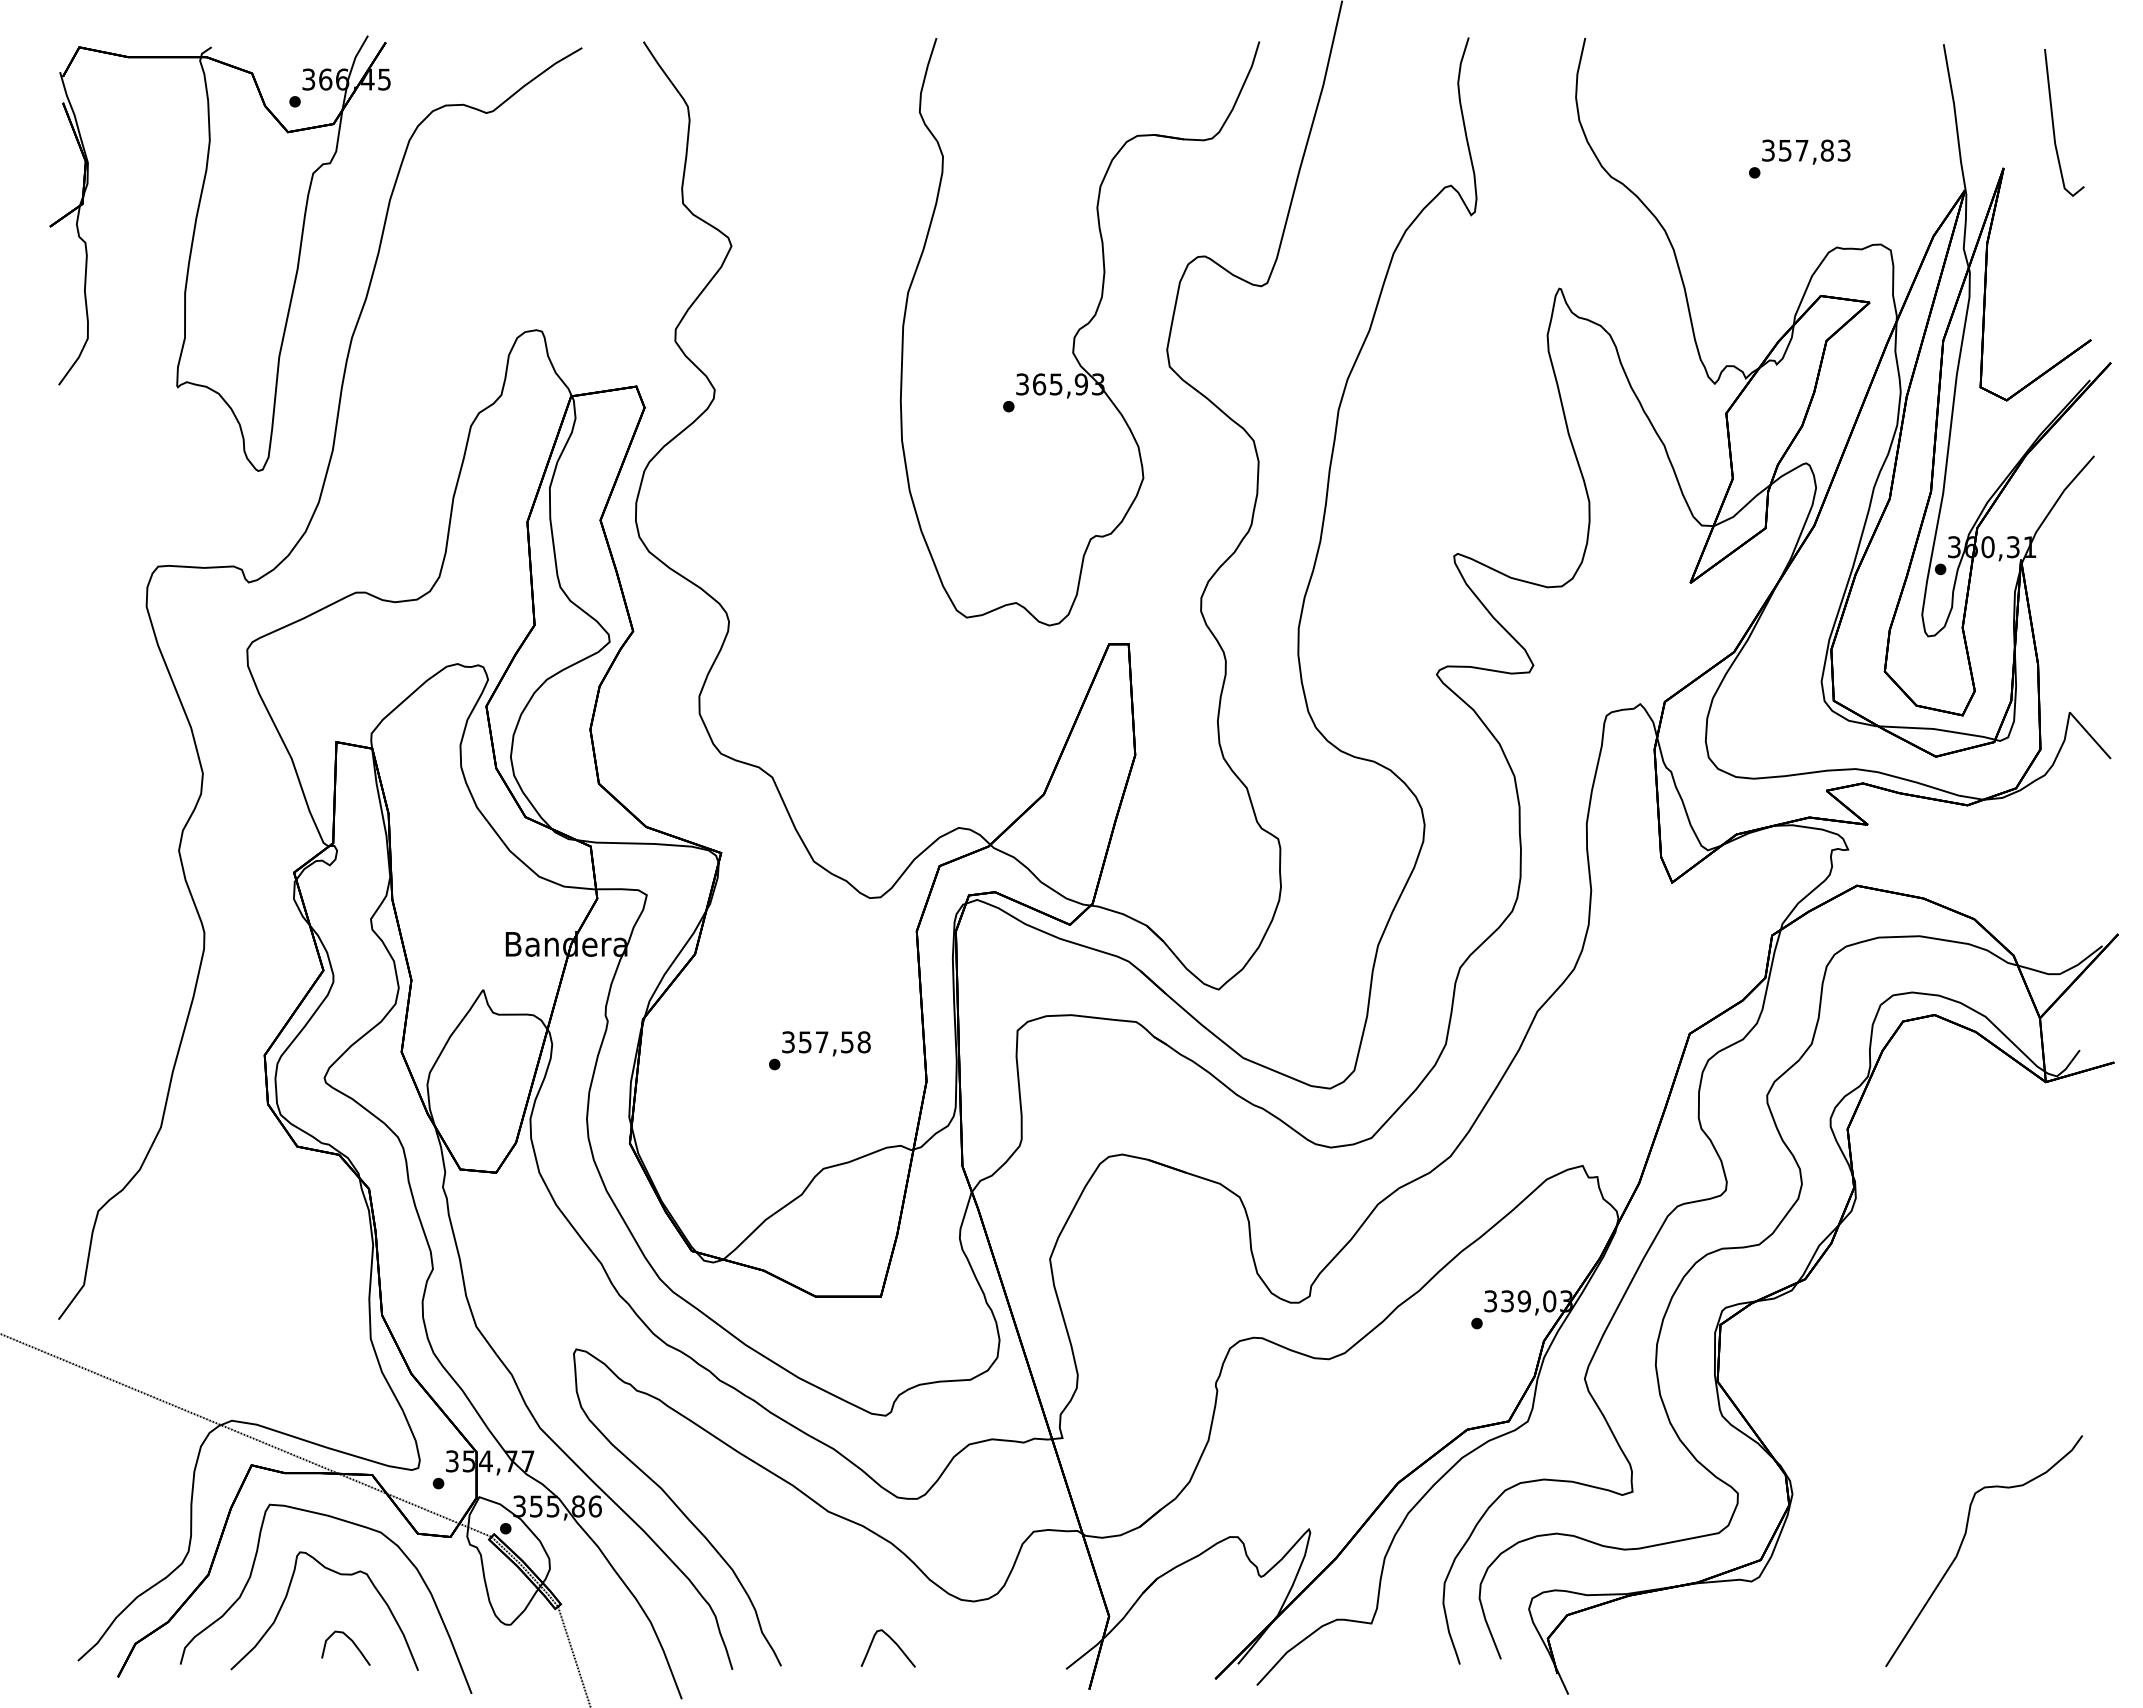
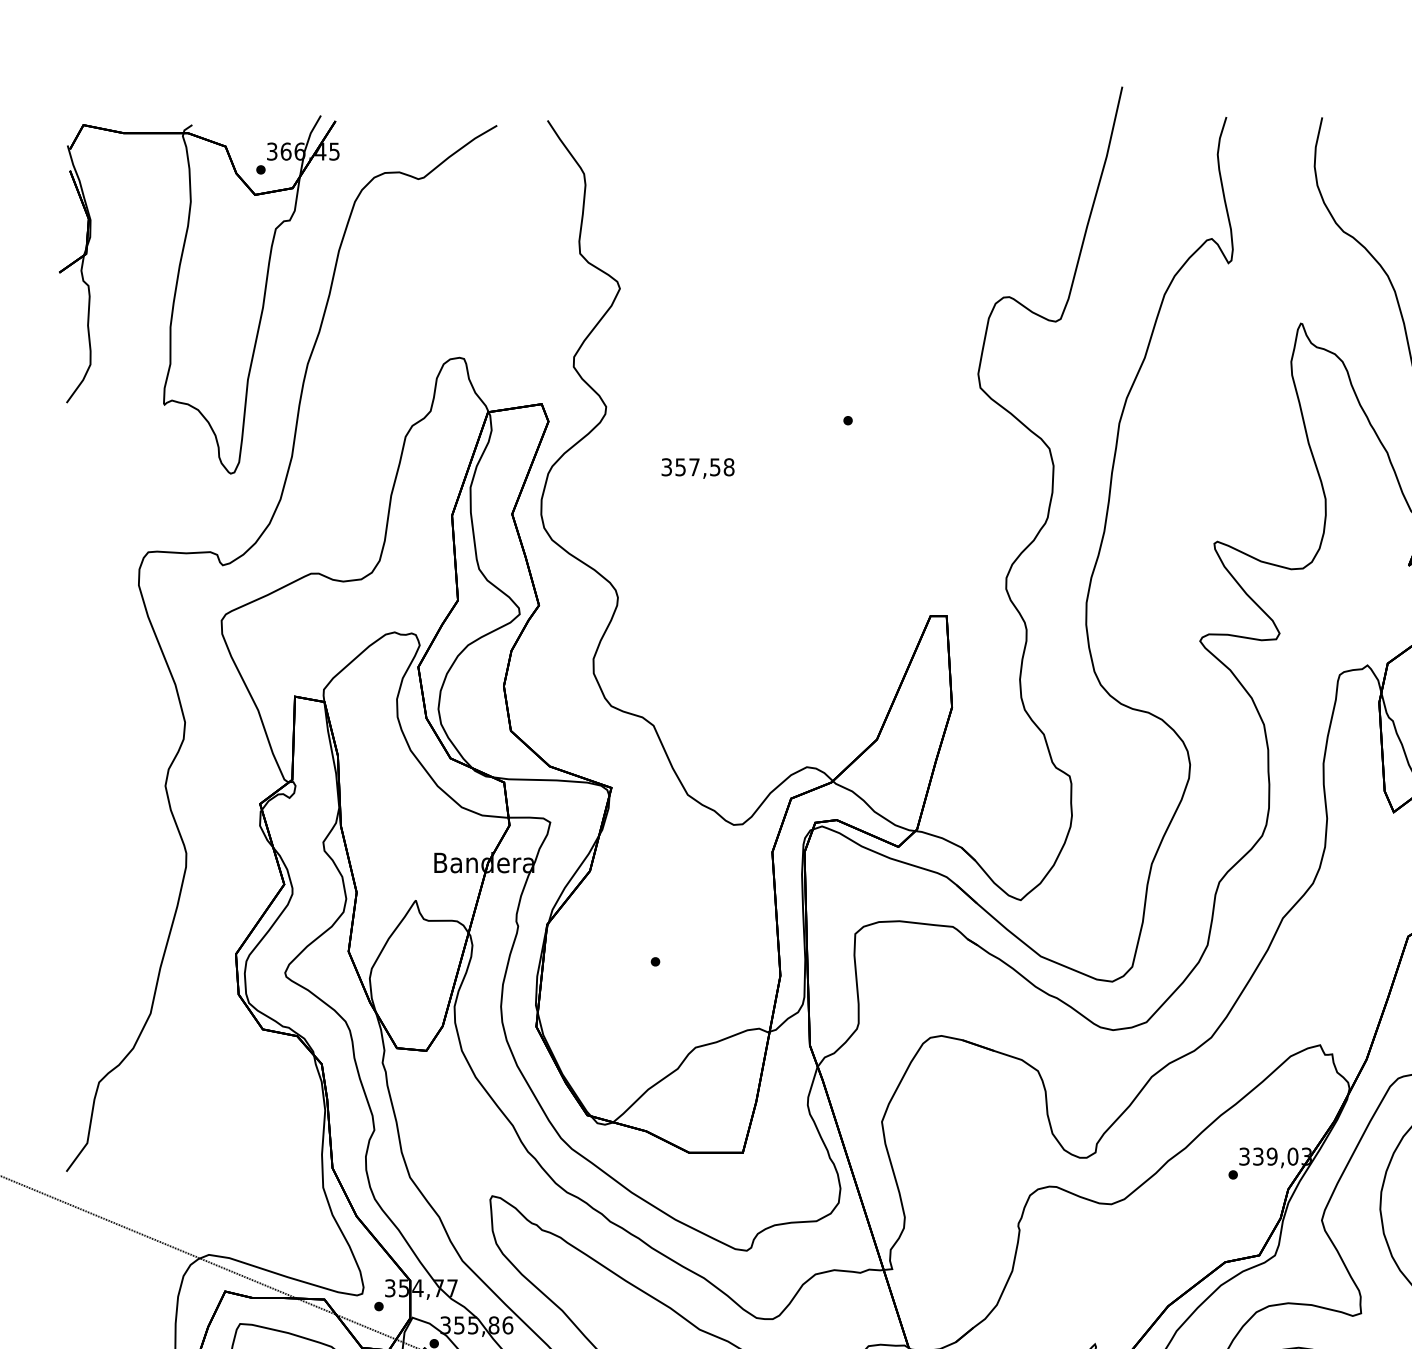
part: (1079, 332) -> (906, 359), removed
text: (826, 1043) -> (698, 468), moved

